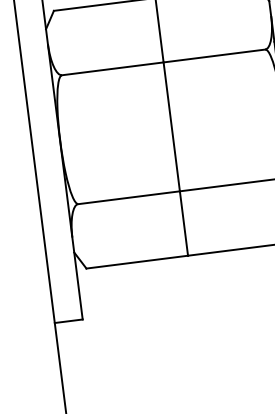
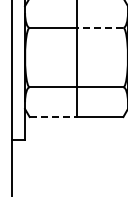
line: (213, 55) -> (99, 27), solid -> dashed
line: (138, 263) -> (53, 117), solid -> dashed

